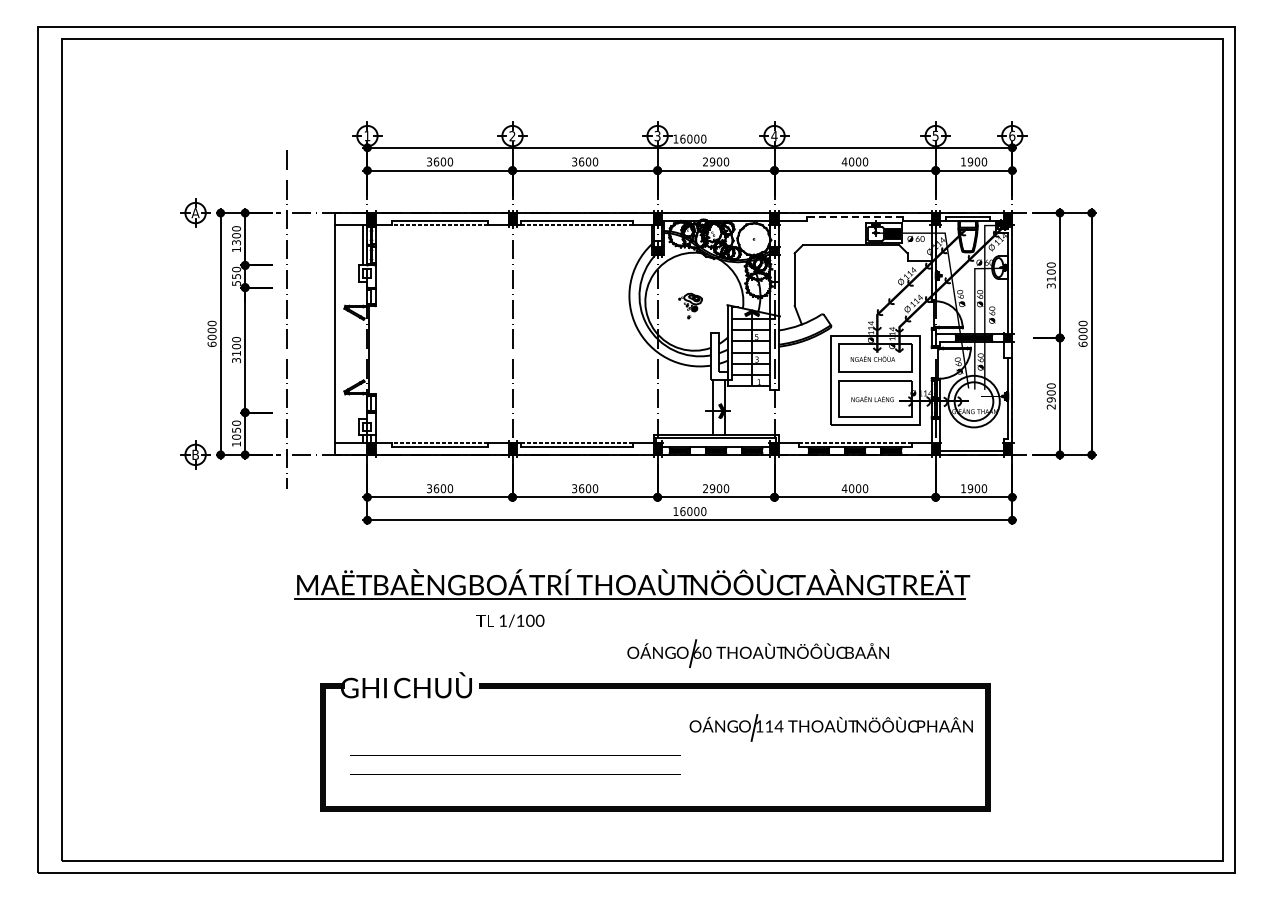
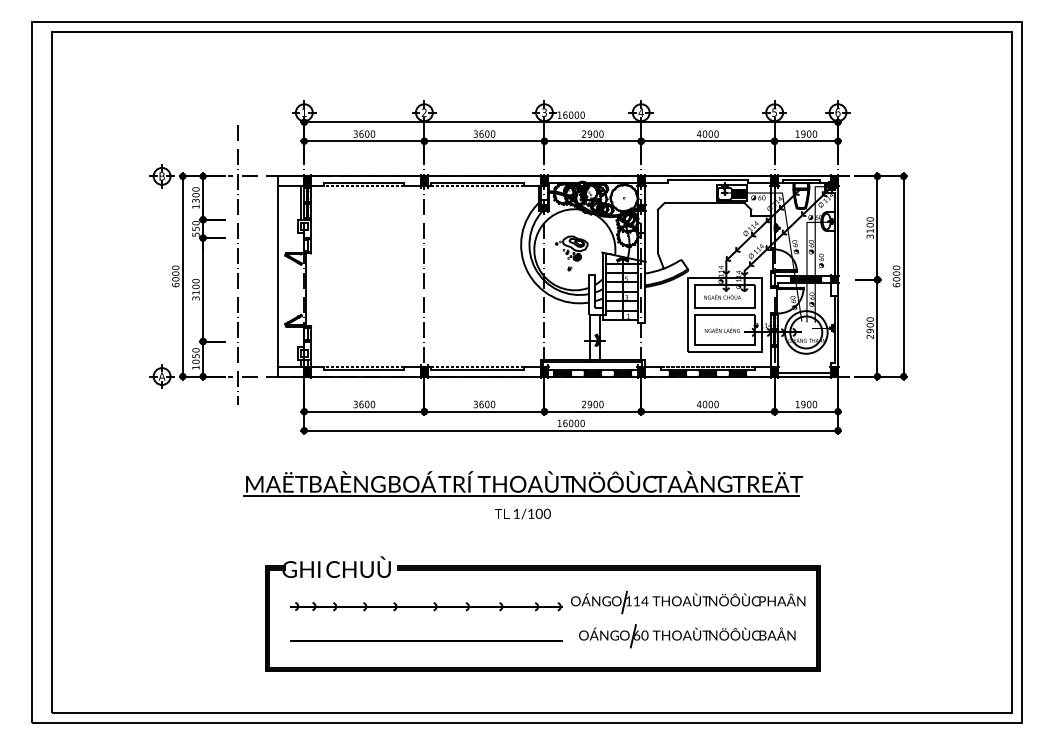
text: (195, 213) -> (162, 176), A -> B
line: (854, 217) -> (707, 180), dashed -> solid
part: (690, 305) -> (571, 252), size x1.67
text: (195, 454) -> (162, 376), B -> A
text: (510, 620) -> (522, 513), moved
part: (757, 653) -> (686, 636), moved
part: (515, 732) -> (426, 606), added
line: (515, 755) -> (426, 625), removed

